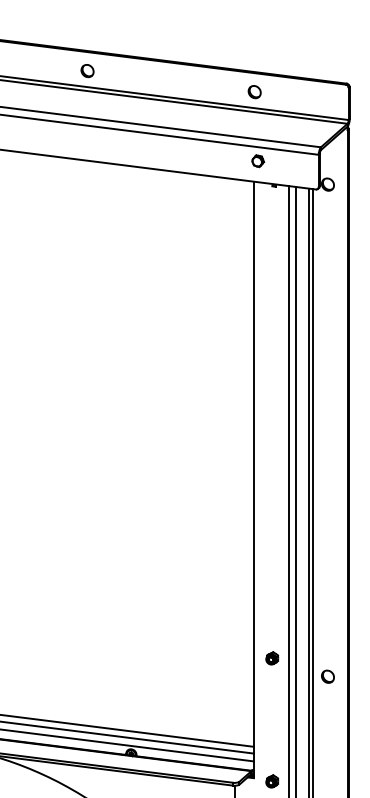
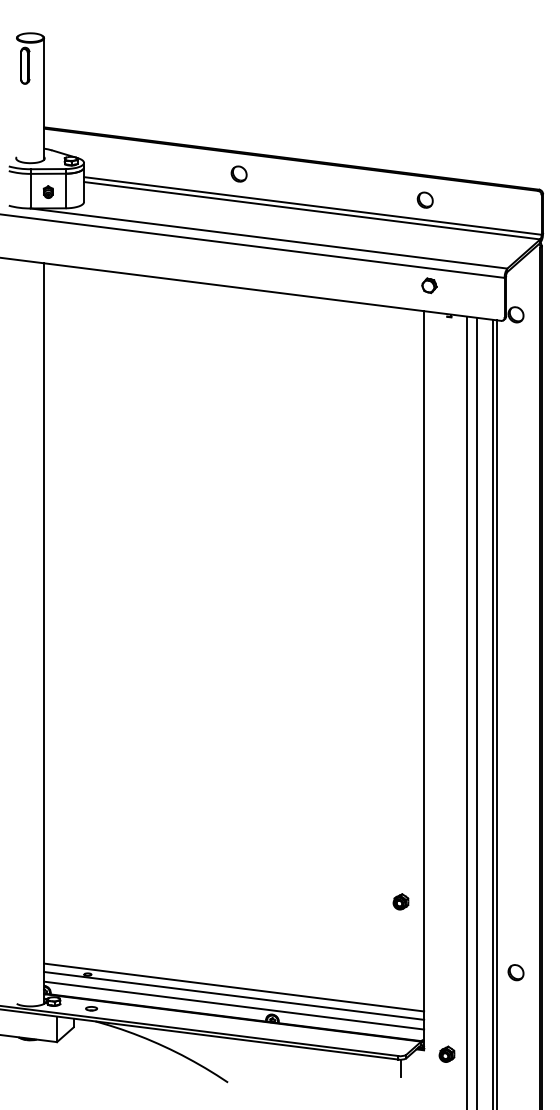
part: (87, 70) -> (238, 173), moved
part: (271, 658) -> (400, 901), moved
part: (327, 676) -> (515, 972), moved

